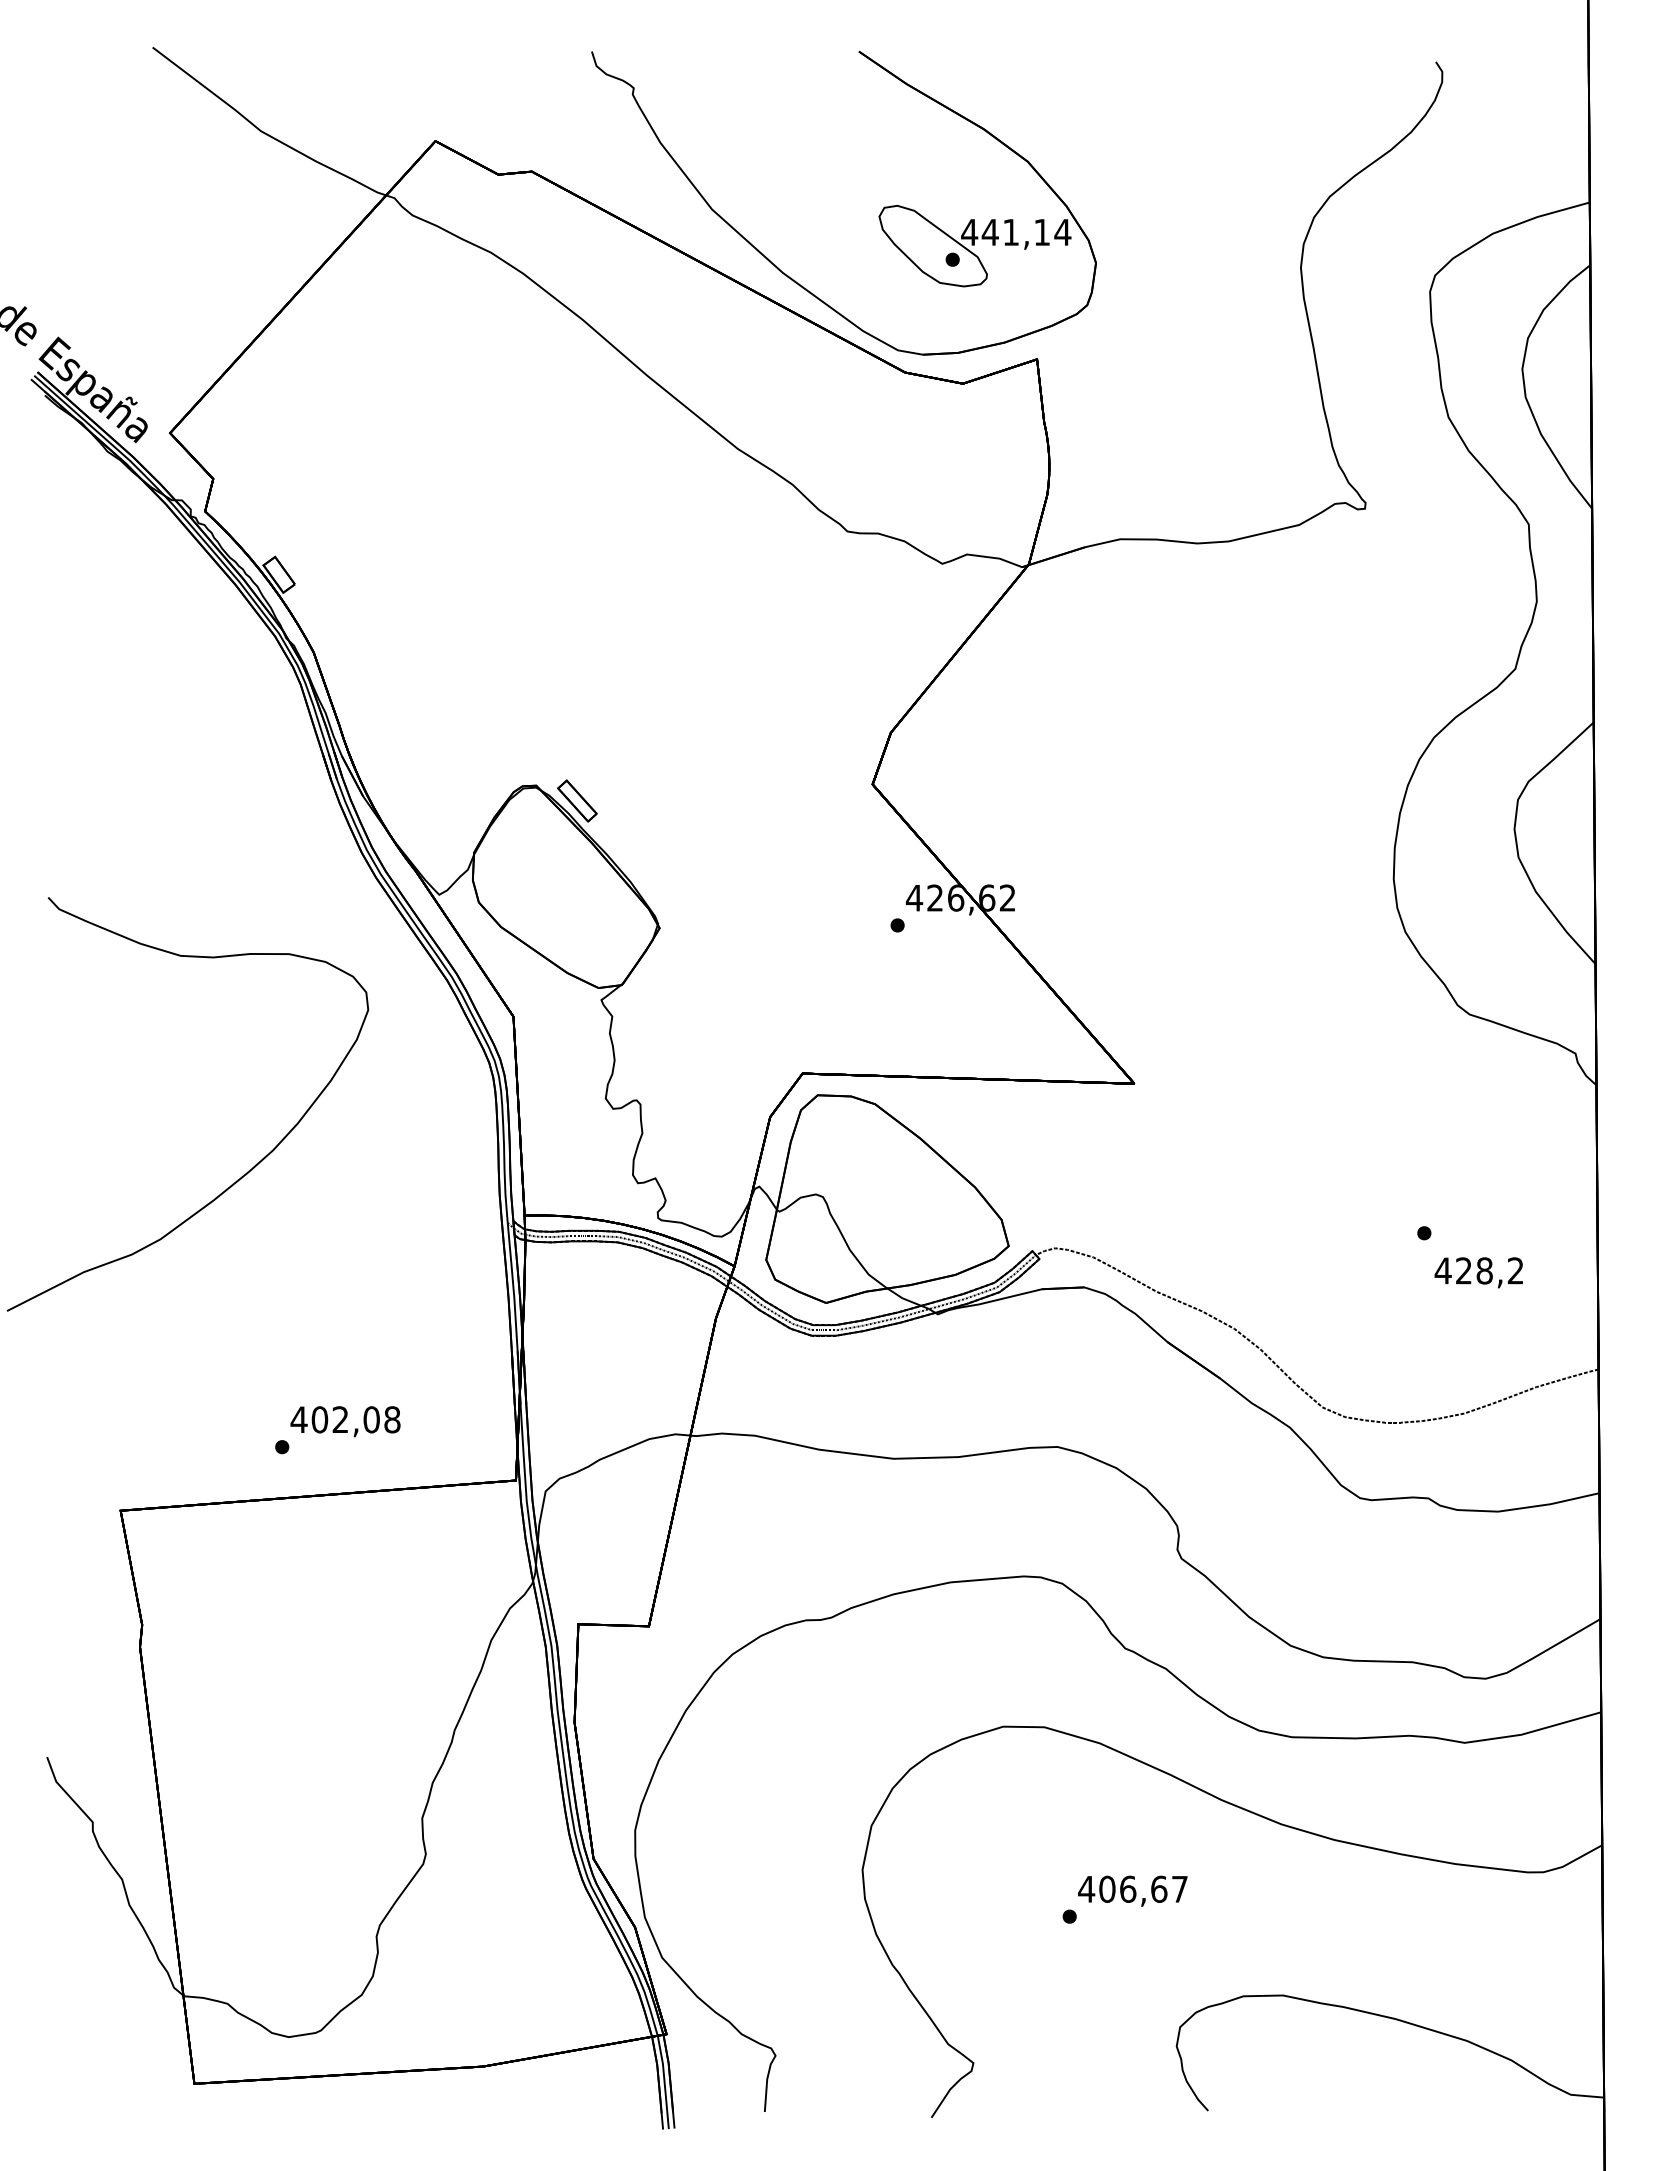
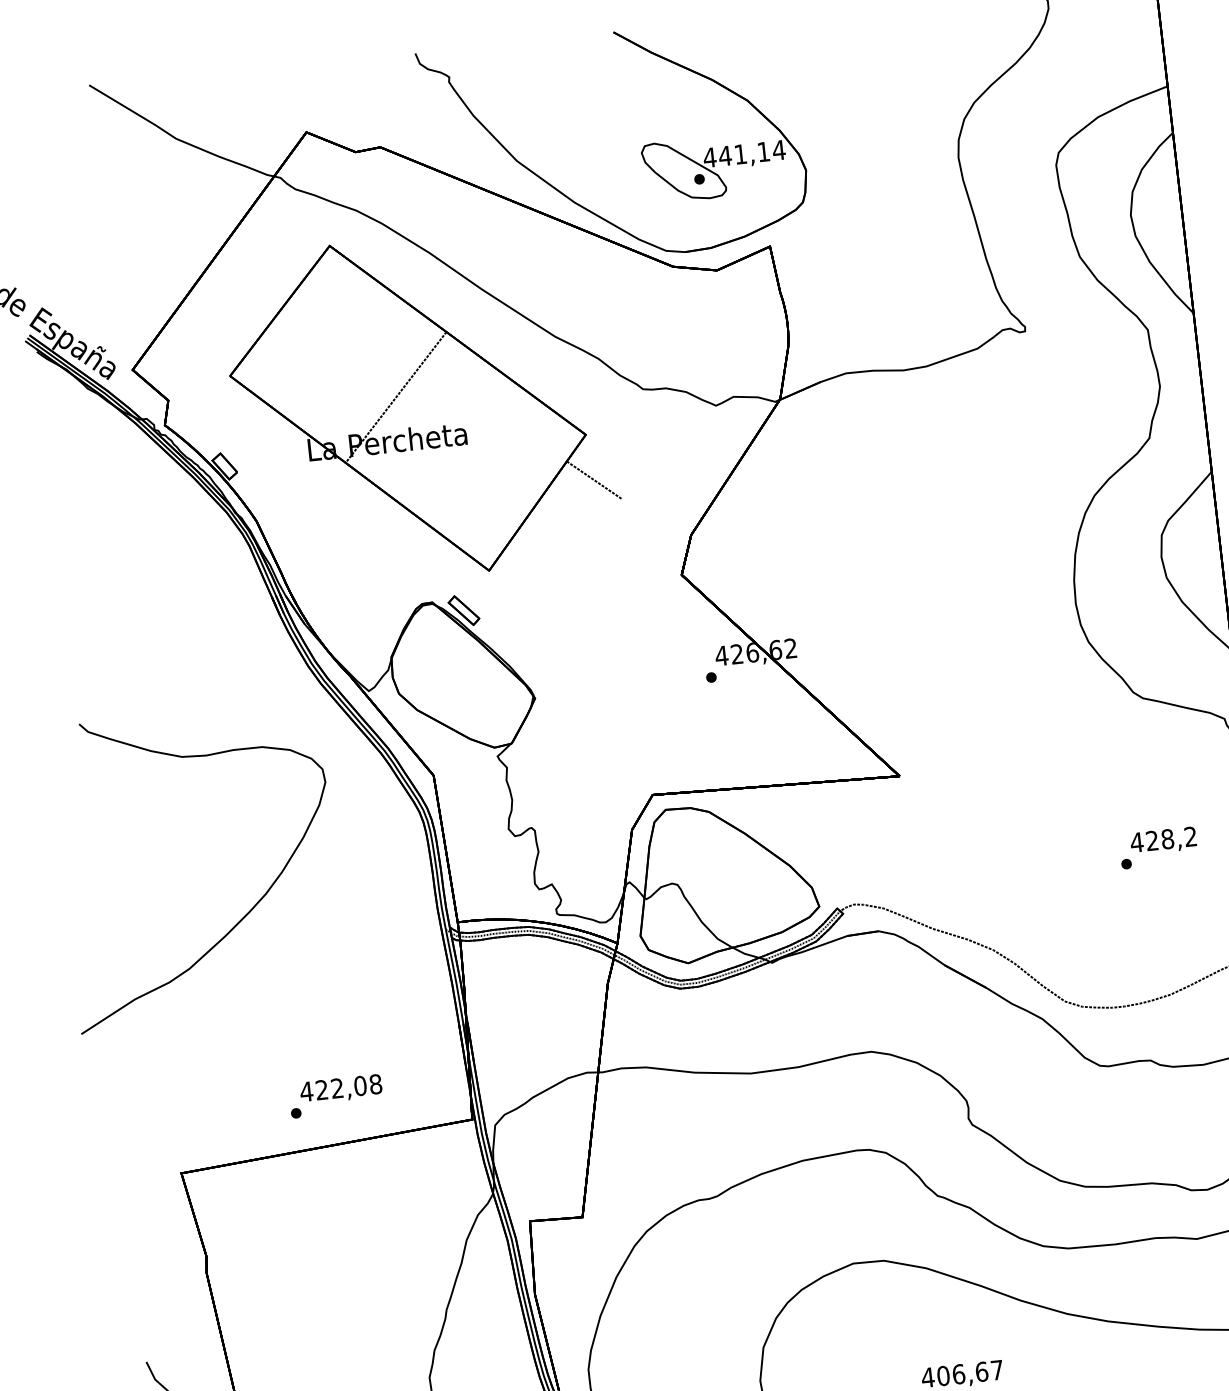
part: (550, 523) -> (422, 406), added
text: (1478, 1272) -> (1163, 840), moved
text: (319, 1419) -> (321, 1089), 402,08 -> 422,08

